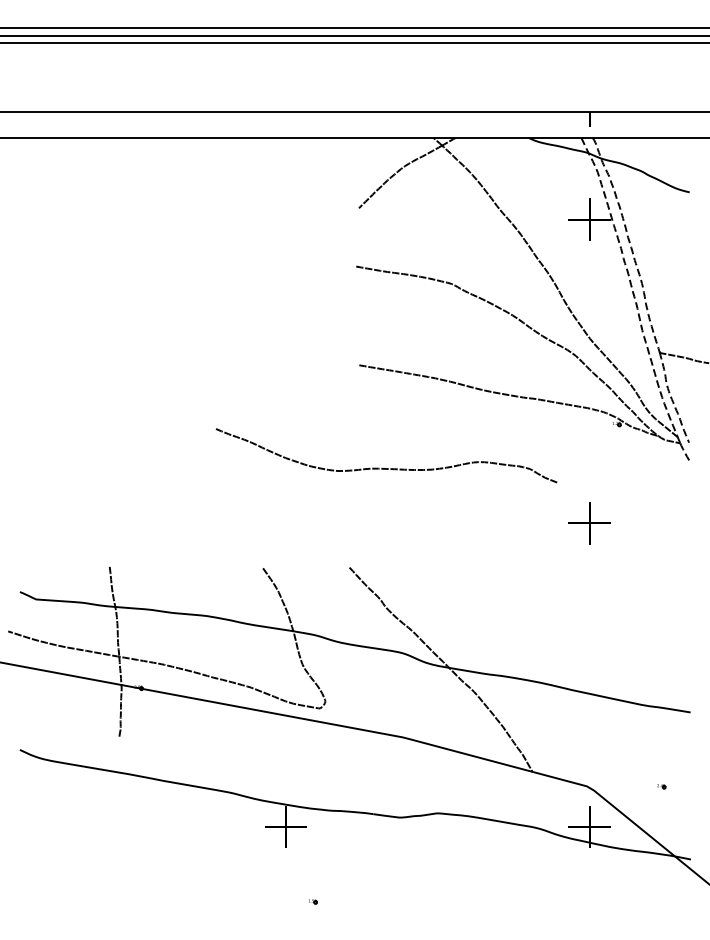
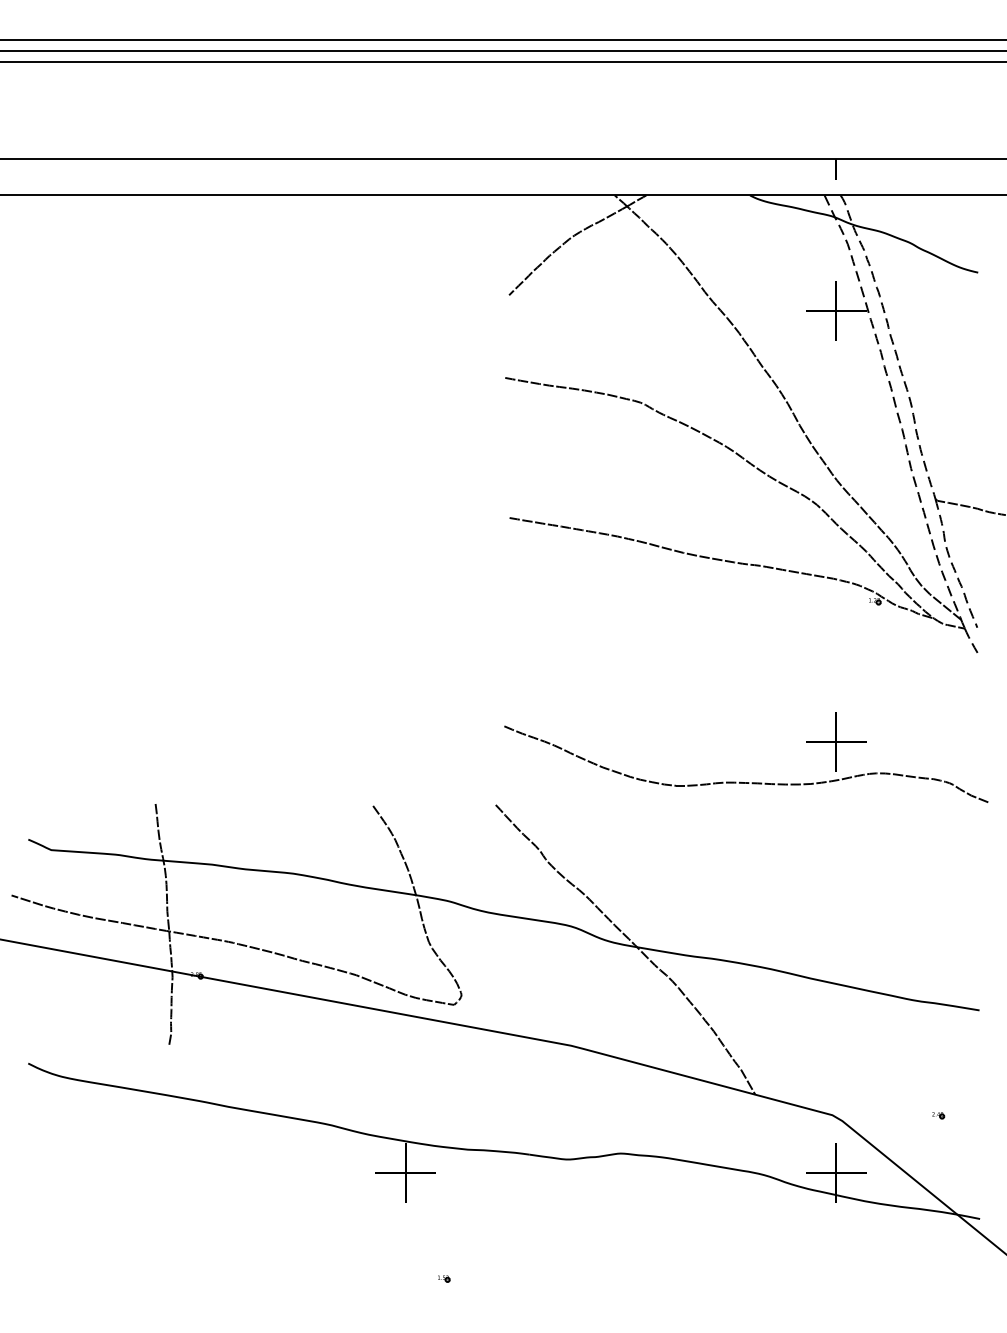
curve: (382, 467) -> (740, 781), moved

